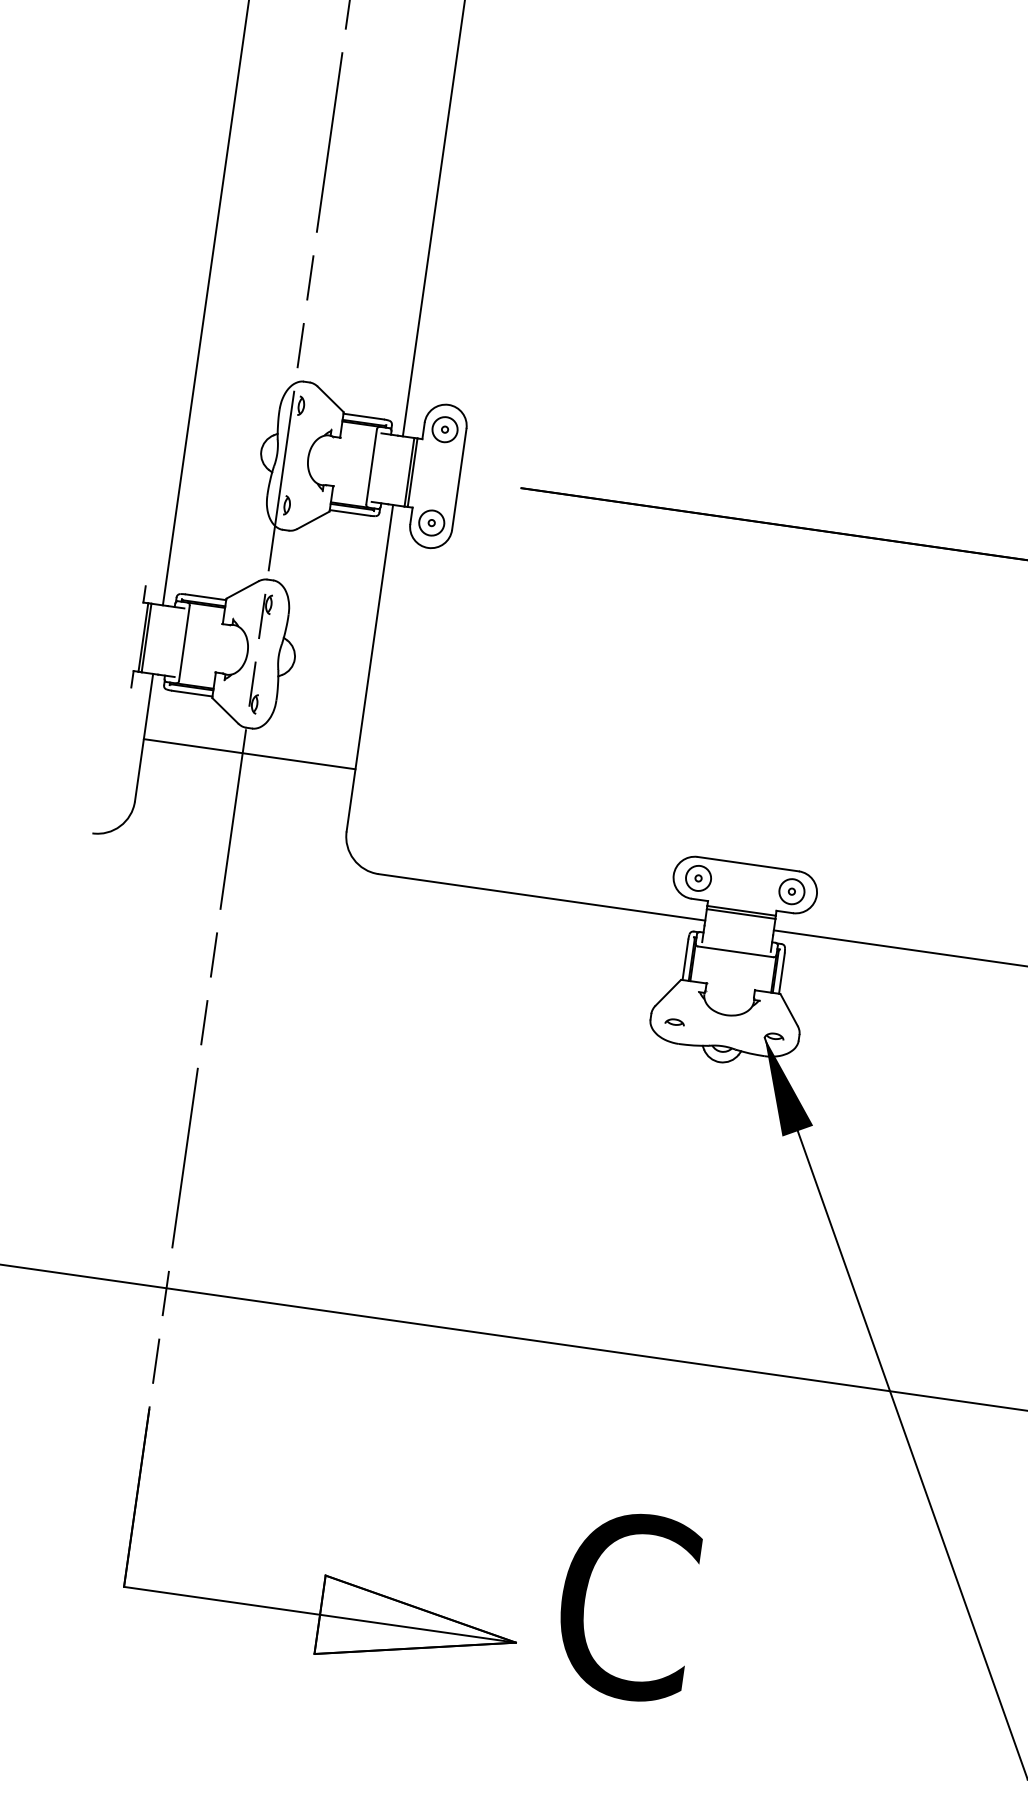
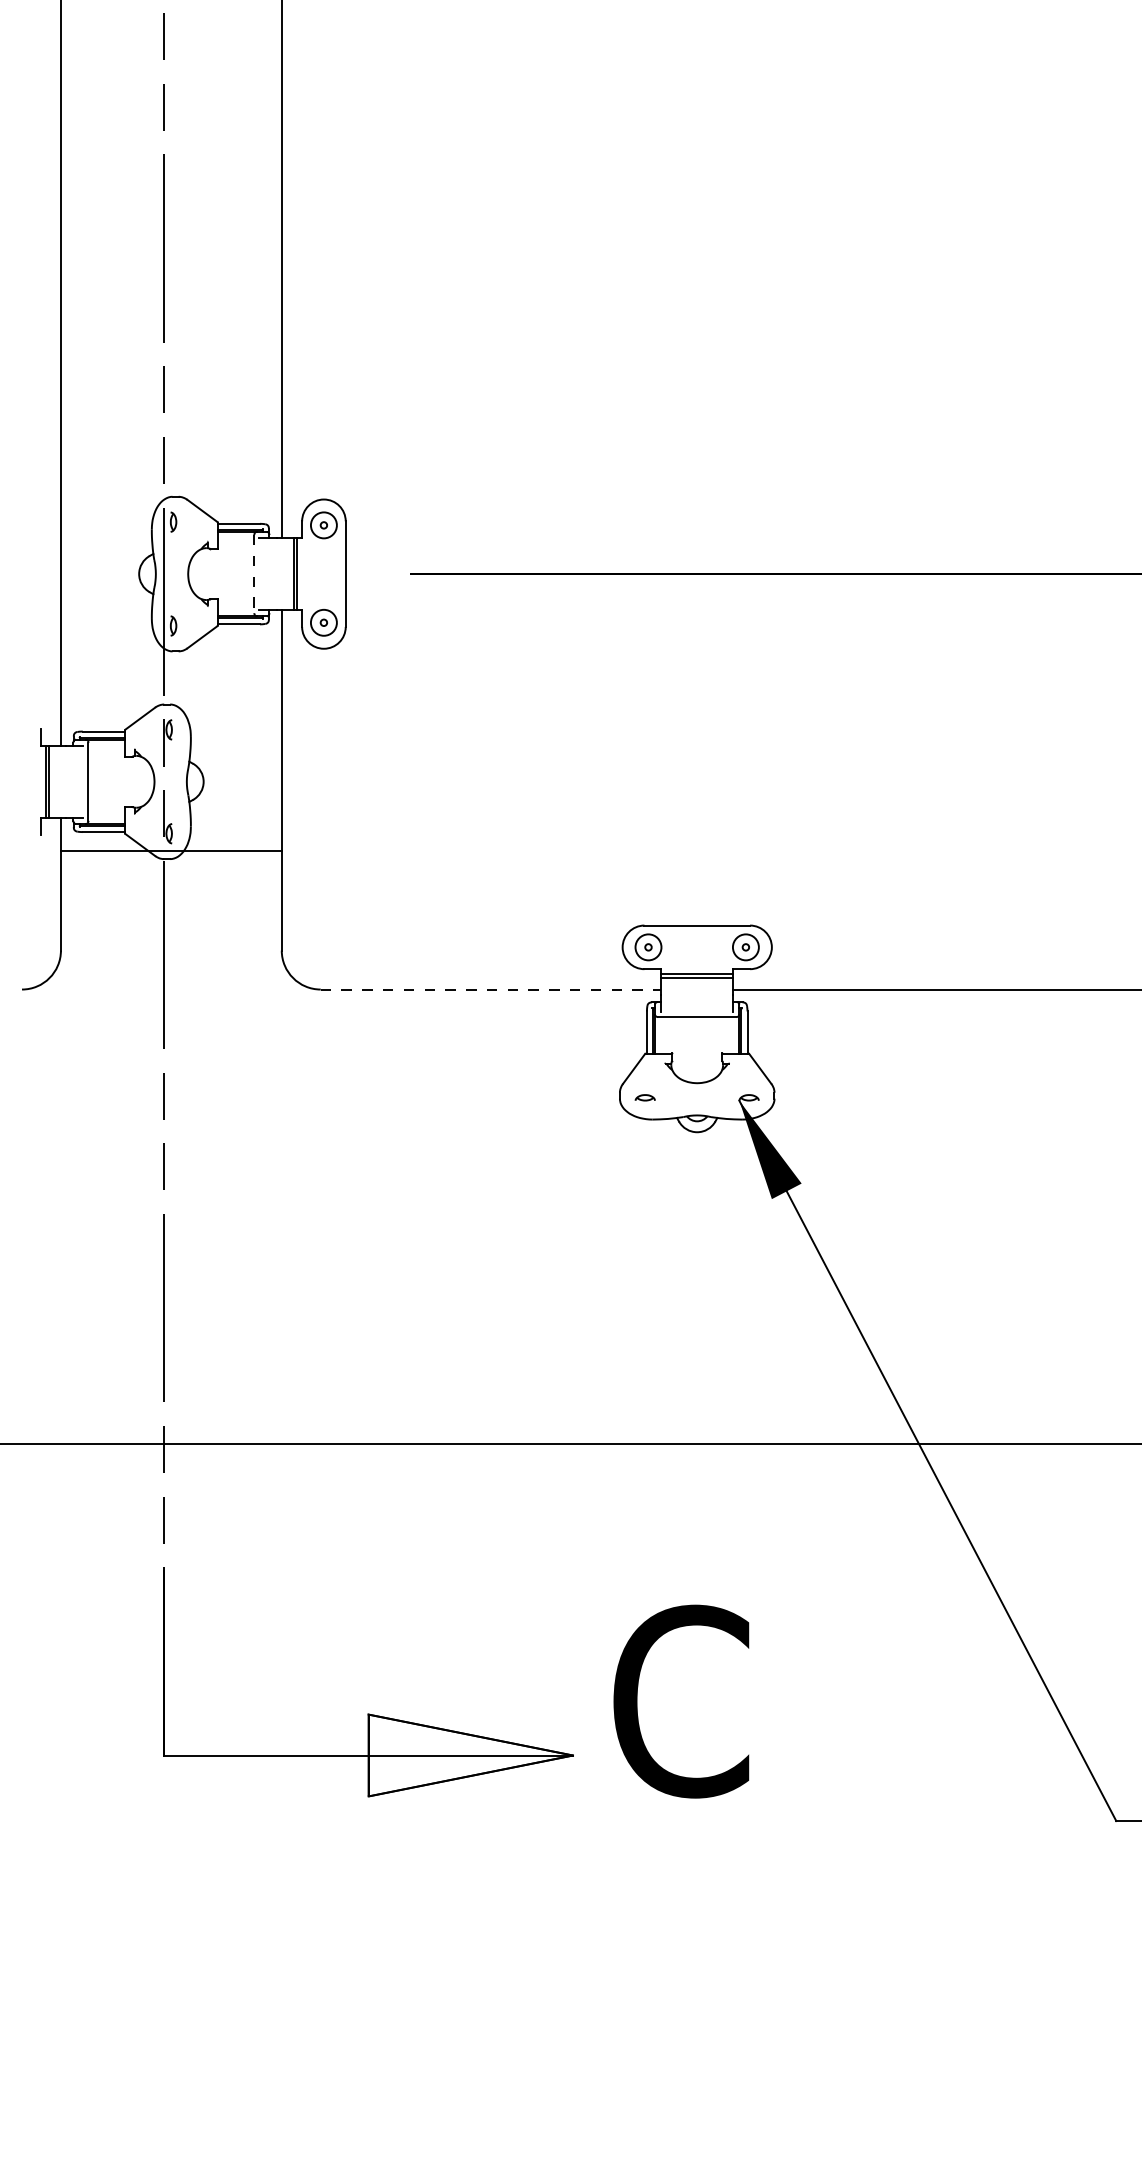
line: (371, 467) -> (254, 574), solid -> dashed
line: (248, 753) -> (170, 850), moved
line: (542, 897) -> (491, 989), solid -> dashed

